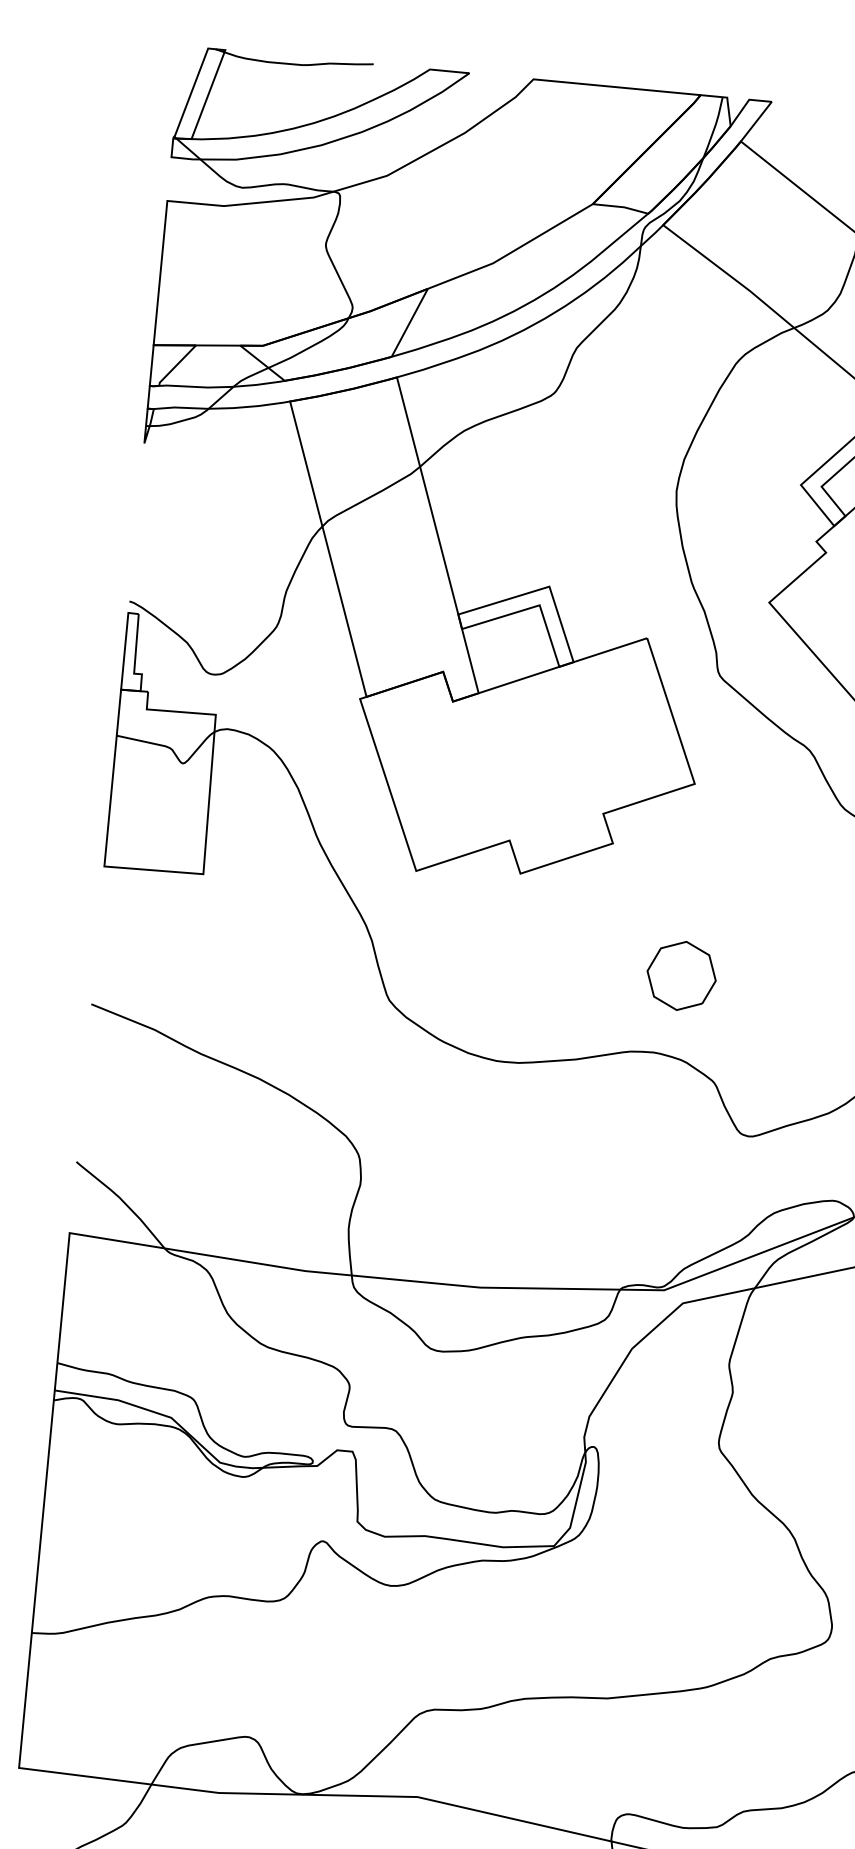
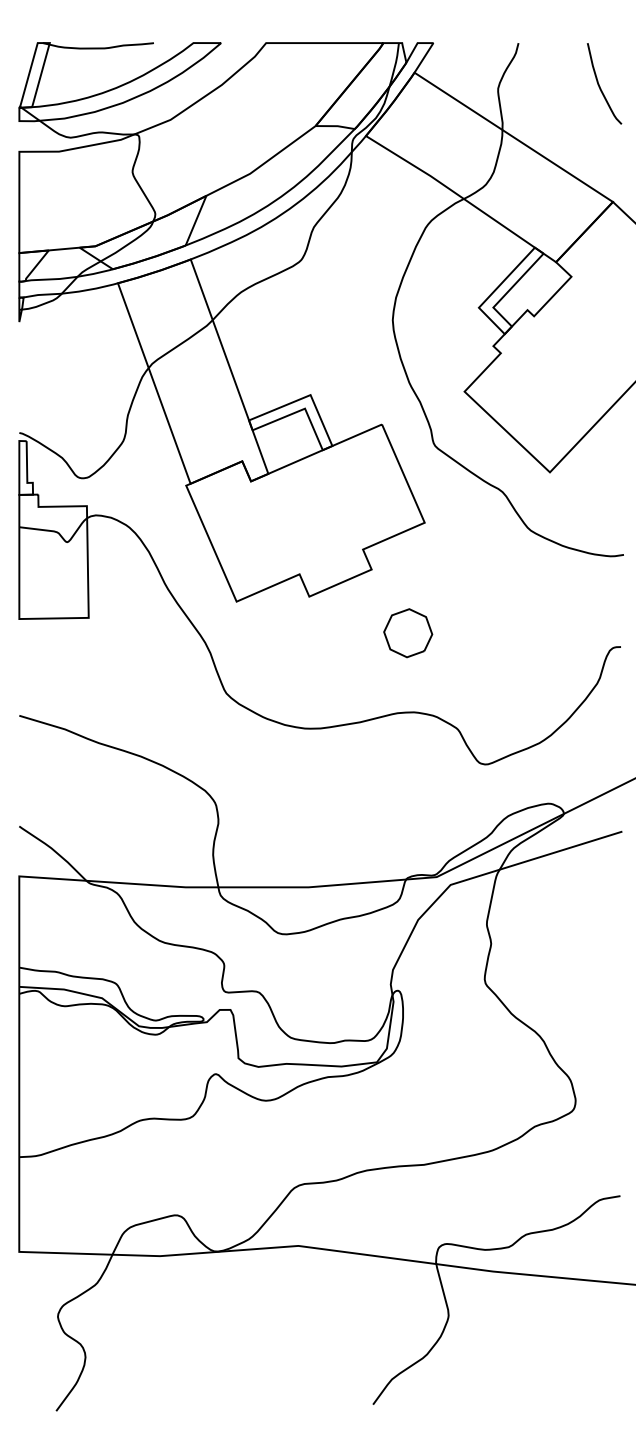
part: (682, 976) -> (408, 633), moved

